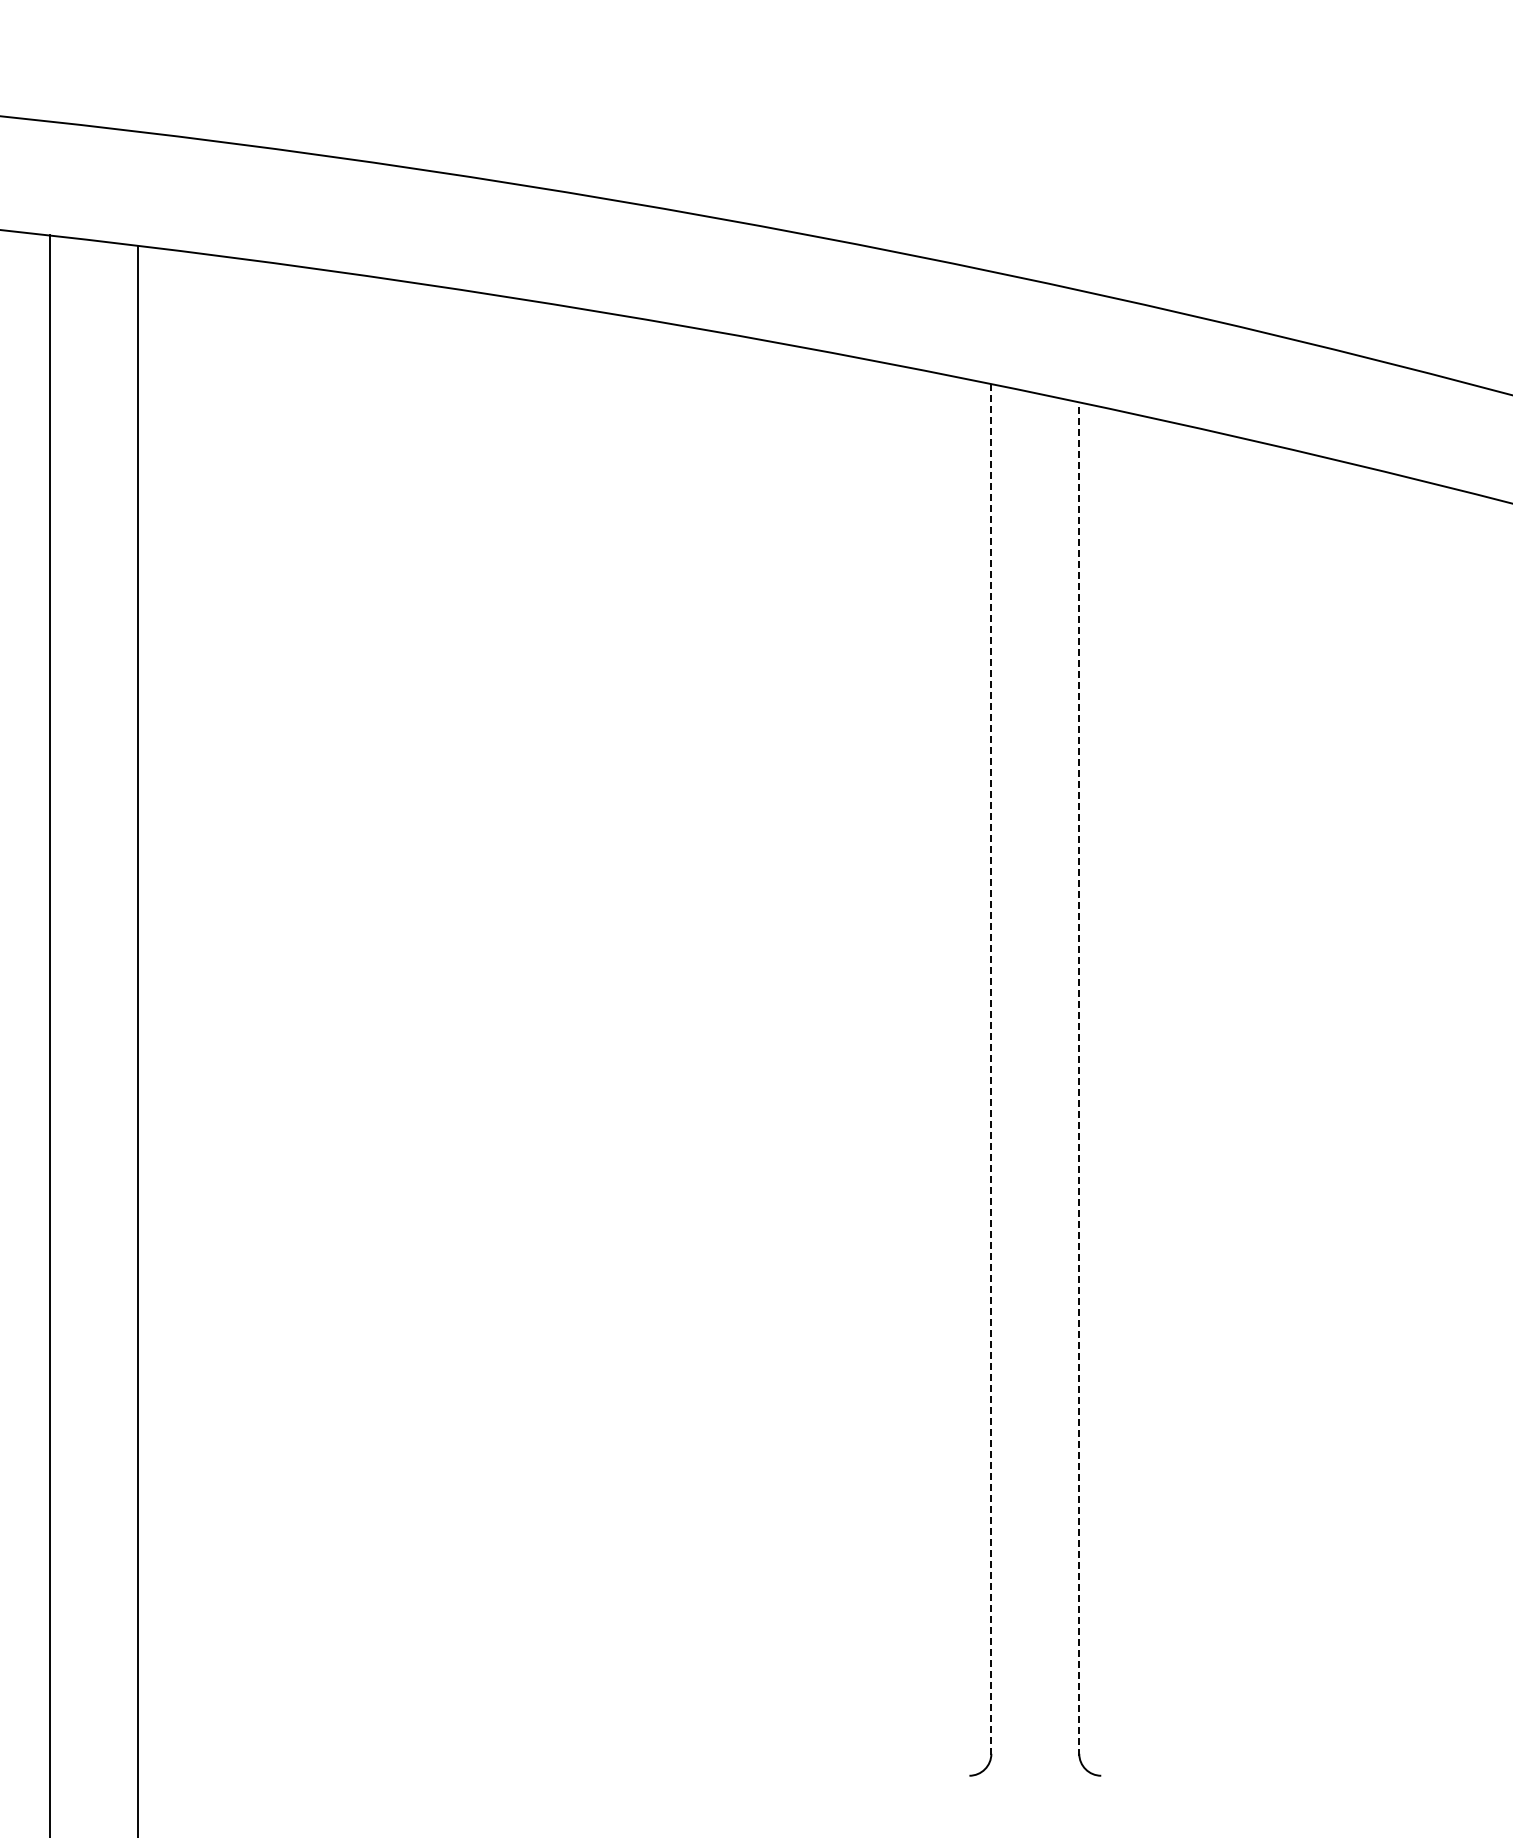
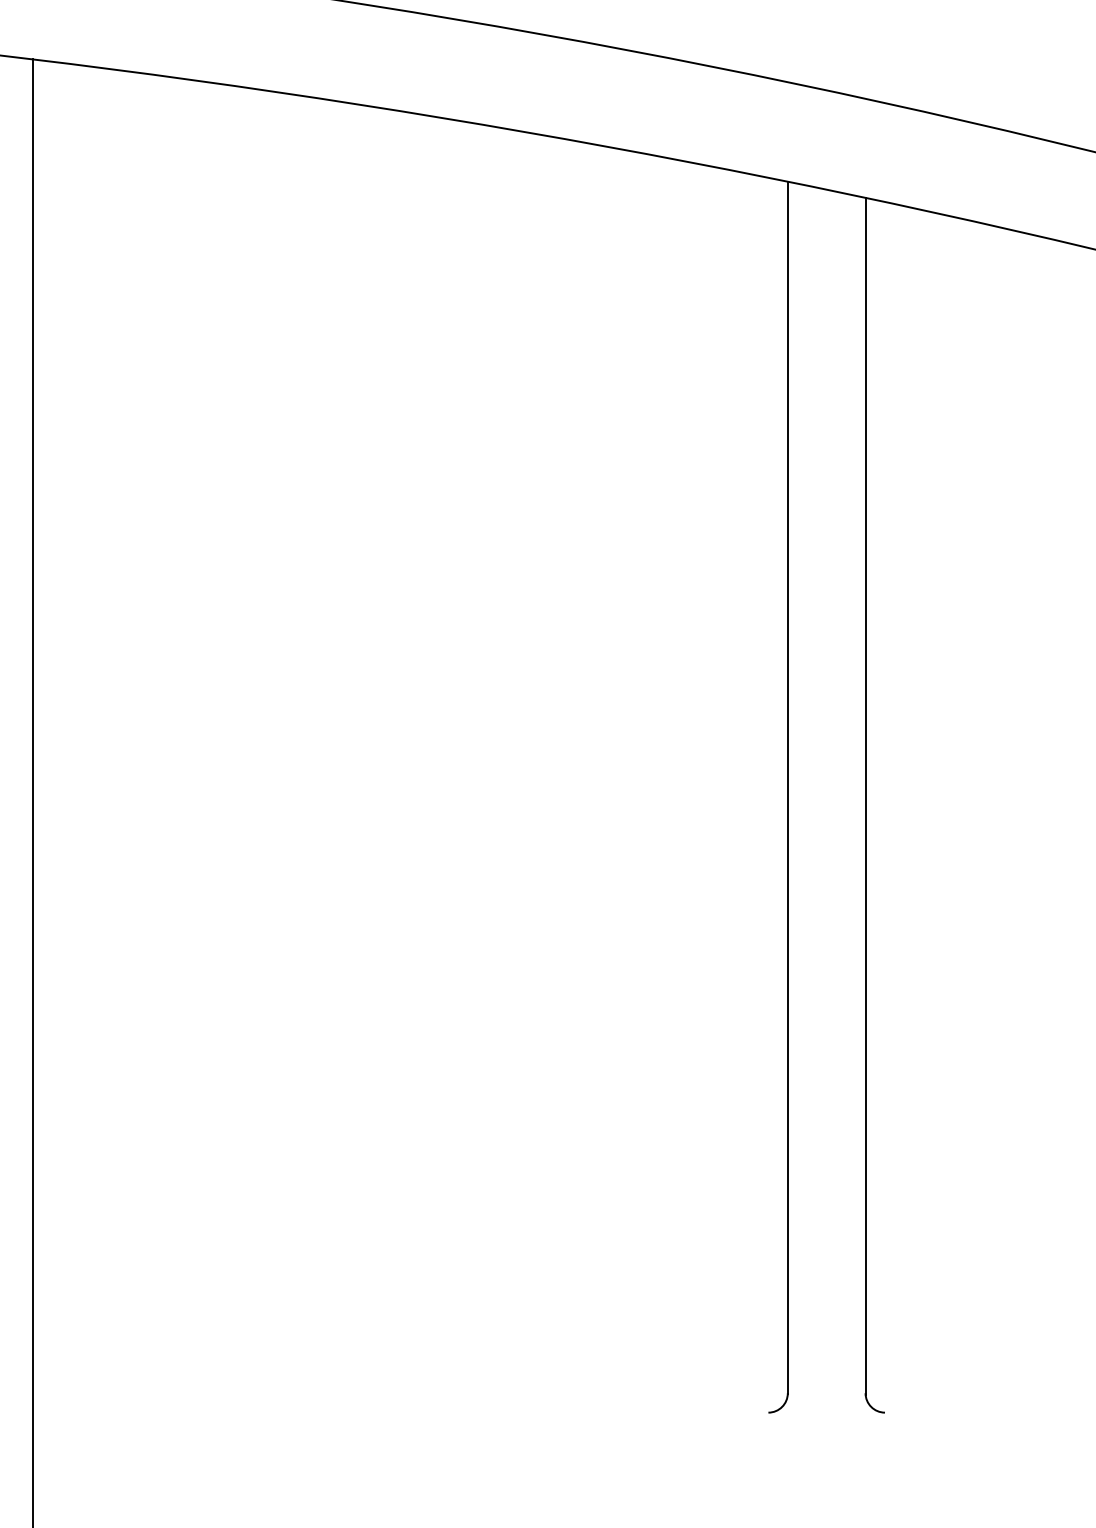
line: (991, 1068) -> (787, 787), dashed -> solid
line: (1079, 1079) -> (865, 796), dashed -> solid

